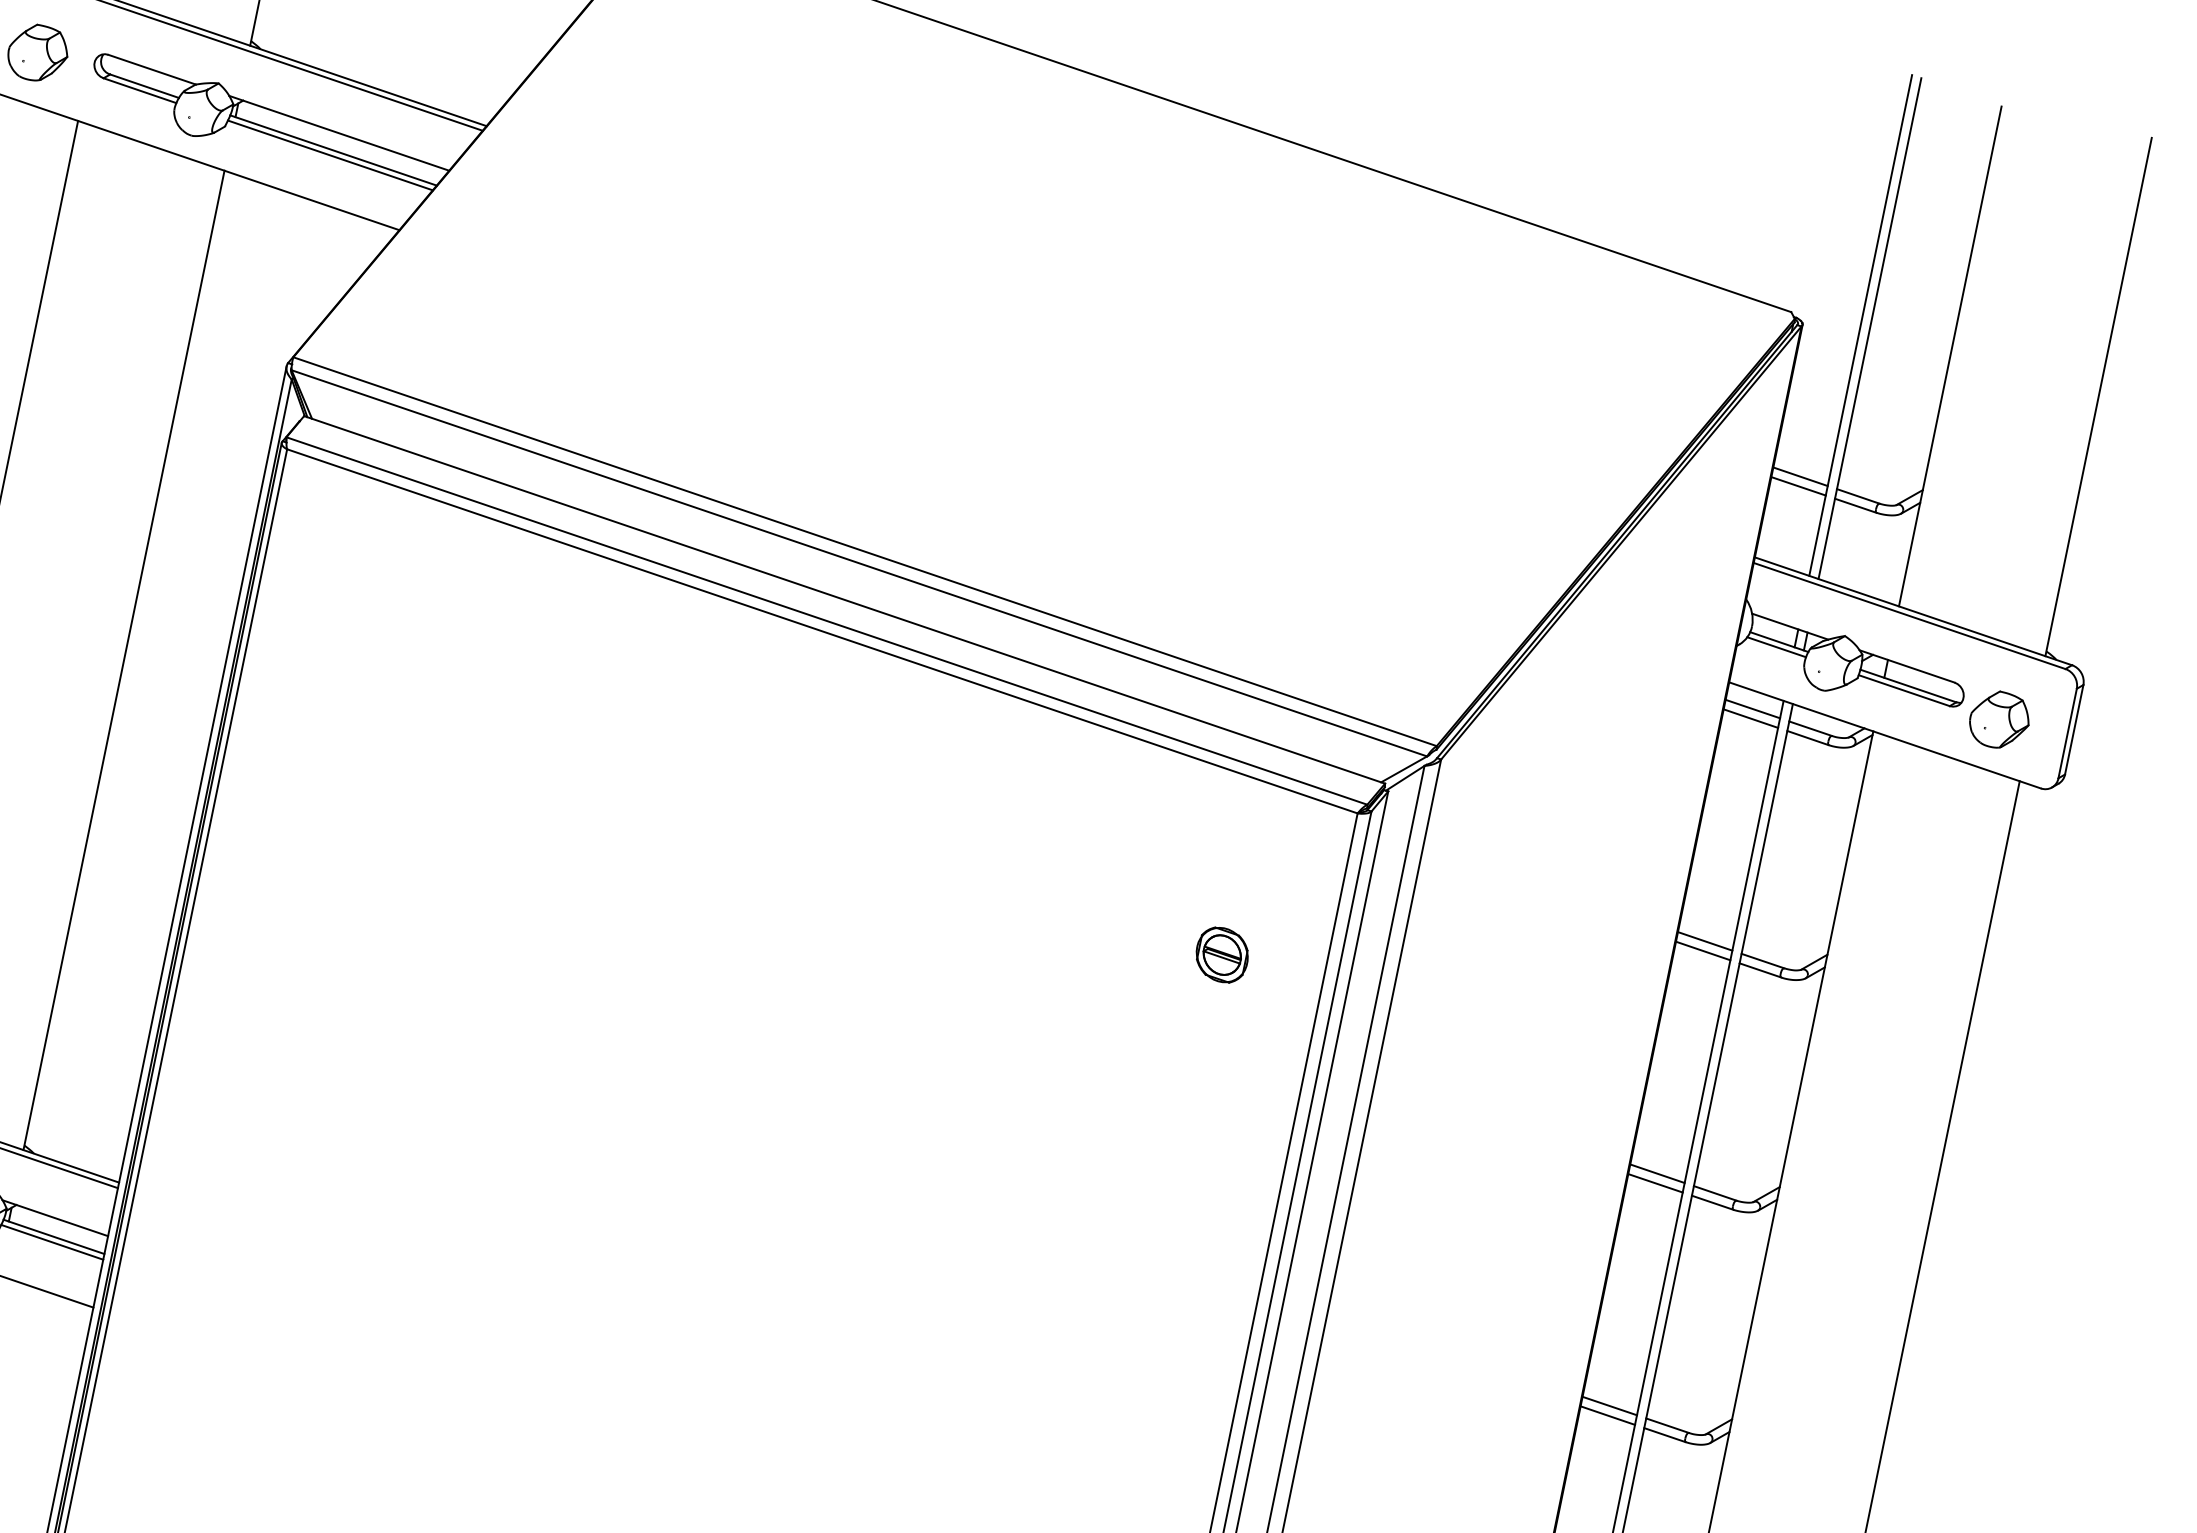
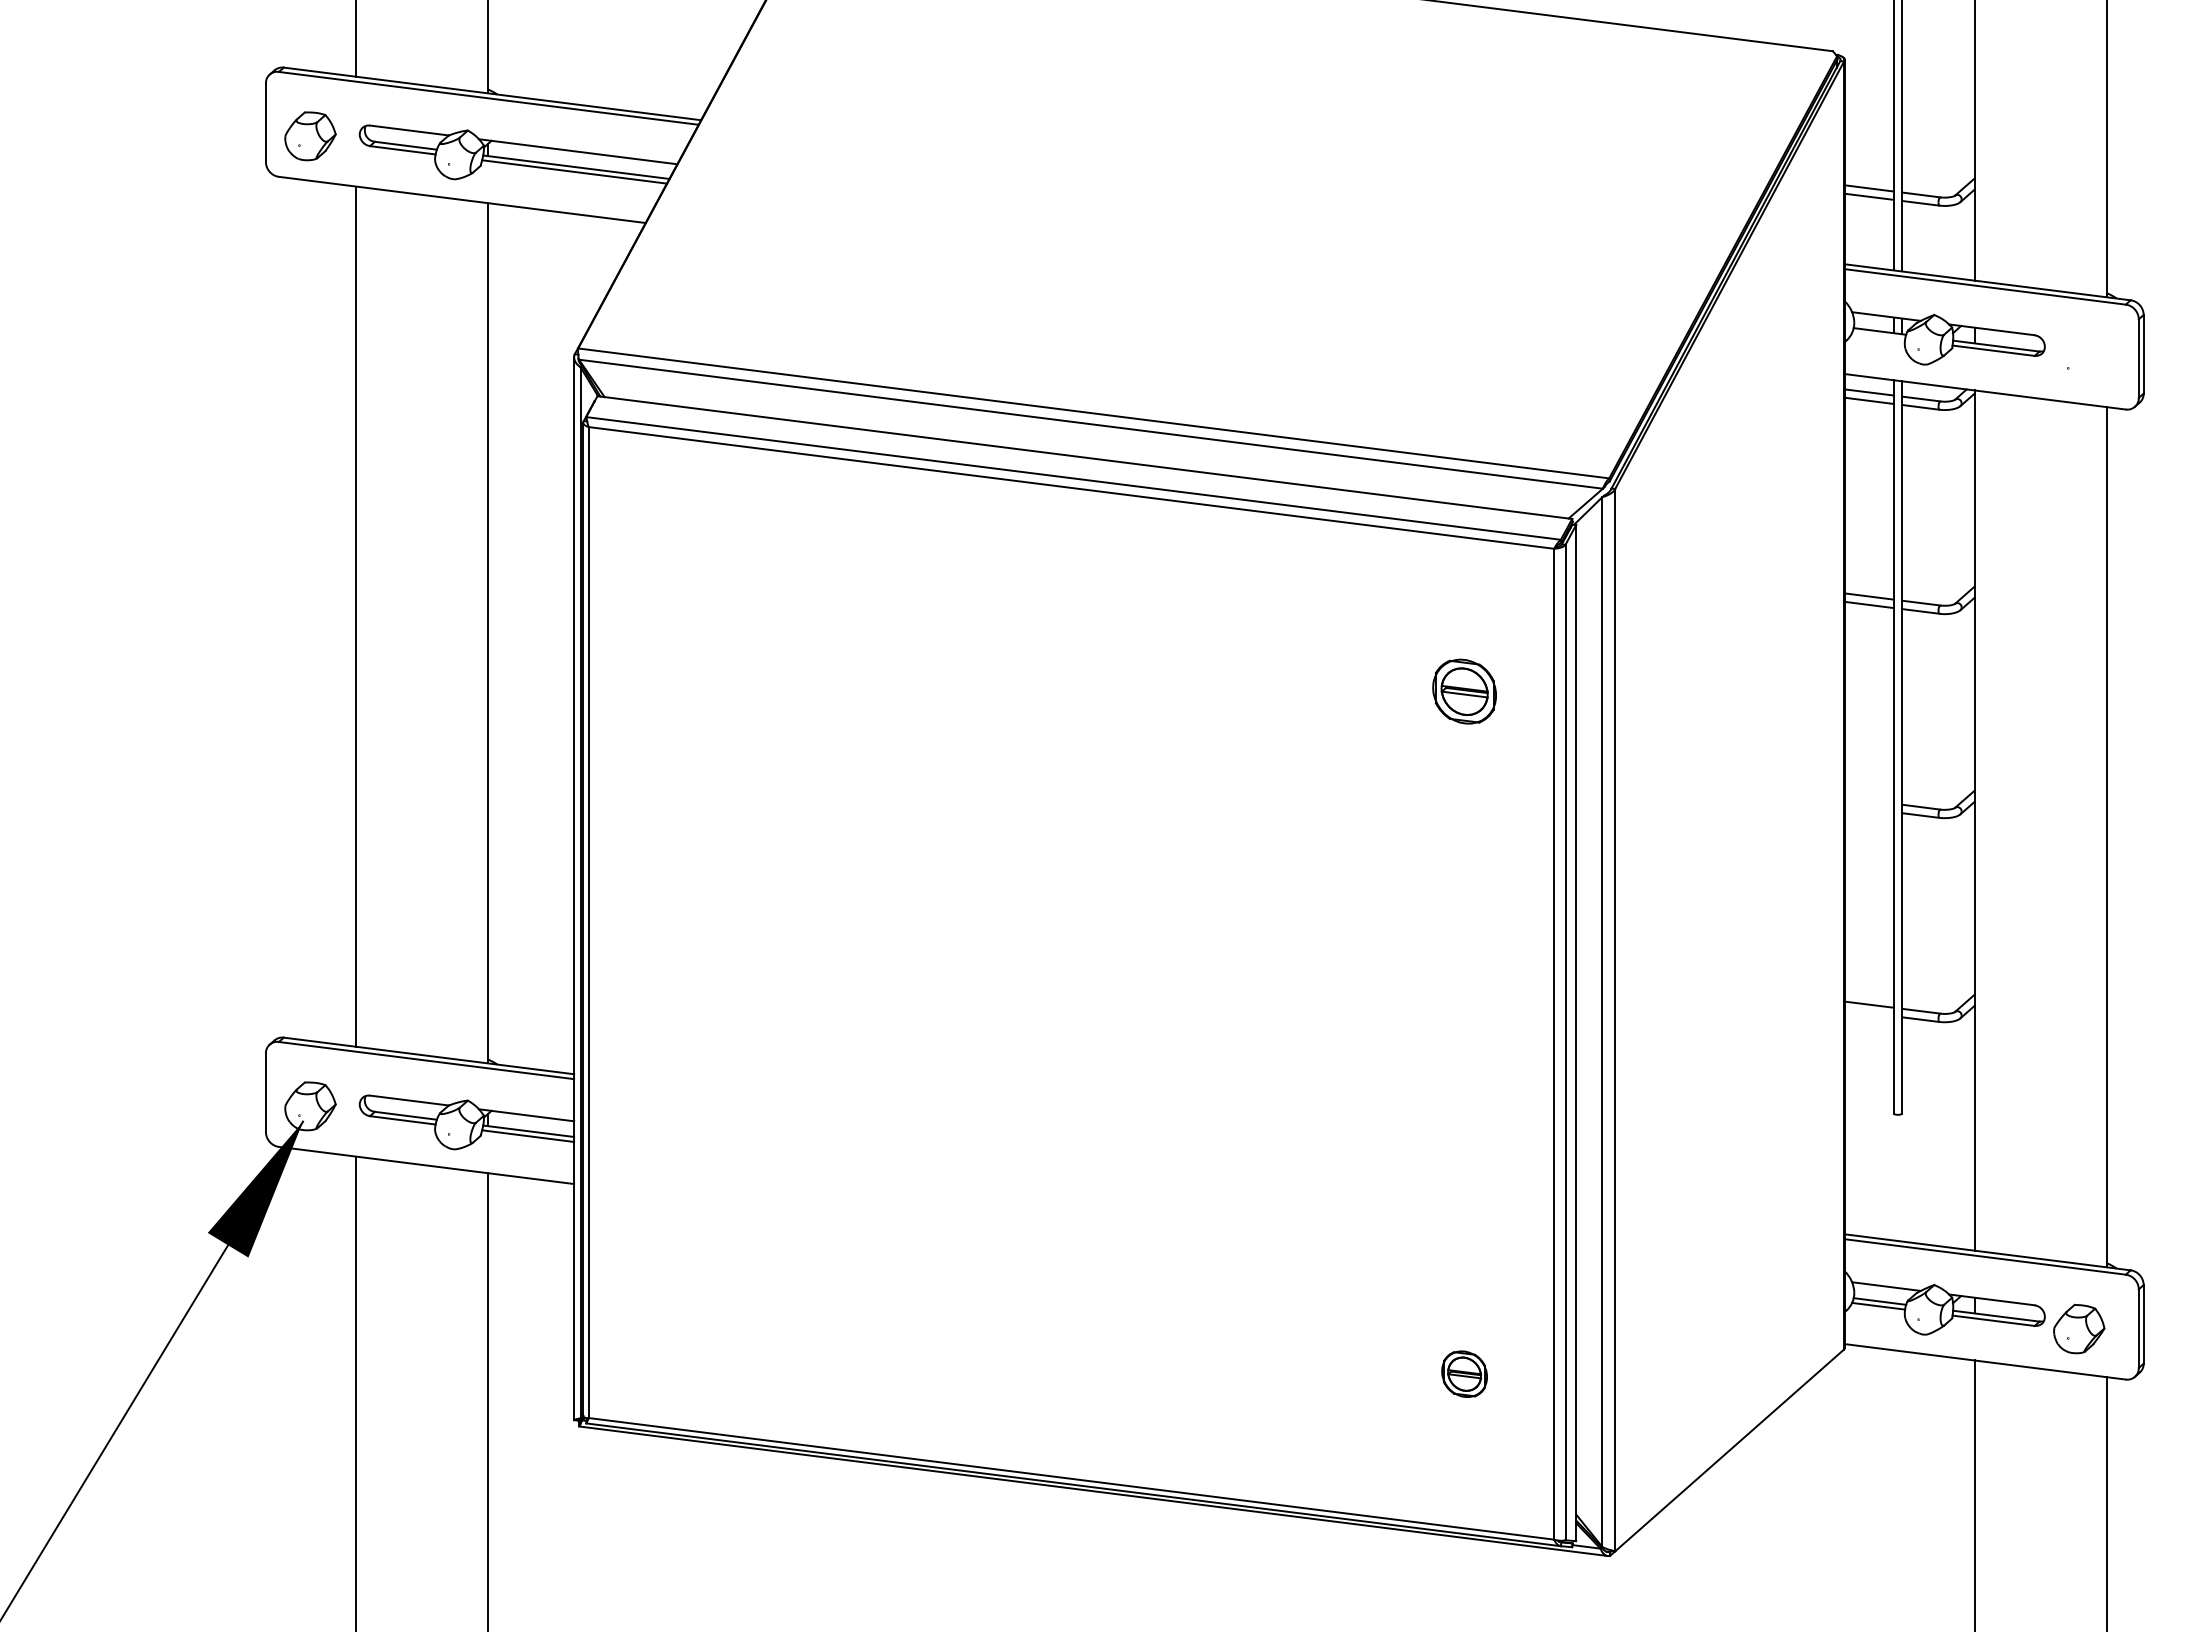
line: (1776, 646) -> (1878, 335), removed
part: (2000, 719) -> (2079, 358), removed
part: (1222, 954) -> (1464, 691), size x1.4
line: (1656, 1173) -> (1868, 800), removed
line: (1654, 1182) -> (1868, 808), removed
line: (1607, 1414) -> (1868, 1012), removed

